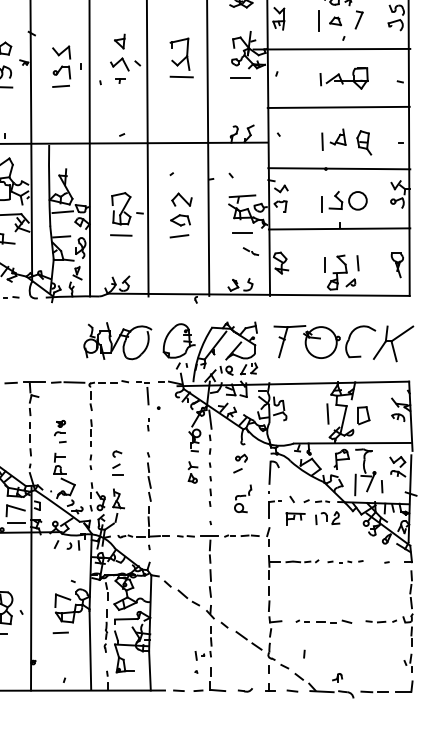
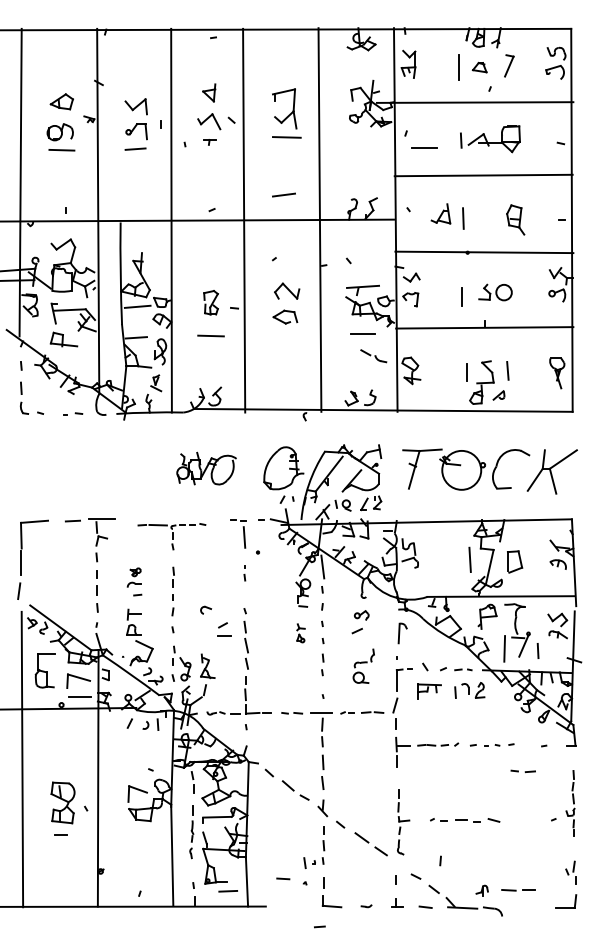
line: (240, 77) -> (424, 147), moved
part: (337, 136) -> (440, 213), moved
part: (348, 200) -> (495, 292), size x0.7
part: (120, 208) -> (210, 302), size x0.6
line: (179, 235) -> (283, 194), moved
part: (250, 251) -> (373, 356), size x1.4
part: (117, 341) -> (206, 468), size x0.7
part: (89, 395) -> (171, 536), size x0.7
part: (90, 462) -> (172, 620), size x1.4
part: (117, 469) -> (224, 629), moved
part: (192, 472) -> (300, 633), size x0.7
part: (273, 472) -> (402, 633), size x0.7
part: (268, 536) -> (395, 713), size x1.4
part: (407, 608) -> (570, 803), size x0.7
part: (375, 621) -> (522, 771), moved
part: (274, 623) -> (403, 822), size x0.7
line: (60, 633) -> (227, 891), moved
part: (245, 689) -> (366, 905), size x0.6
line: (179, 690) -> (283, 878), moved
line: (198, 690) -> (319, 926), moved
line: (372, 692) -> (516, 890), moved

